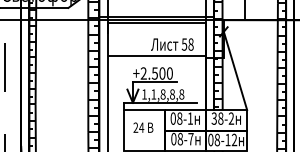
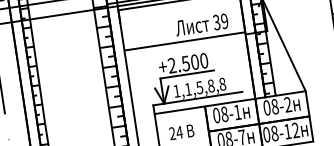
text: (187, 44) -> (220, 21), 58 -> 39
text: (162, 94) -> (198, 87), 1,1,8,8,8 -> 1,1,5,8,8
text: (213, 118) -> (266, 107), 38-2 -> 08-2

